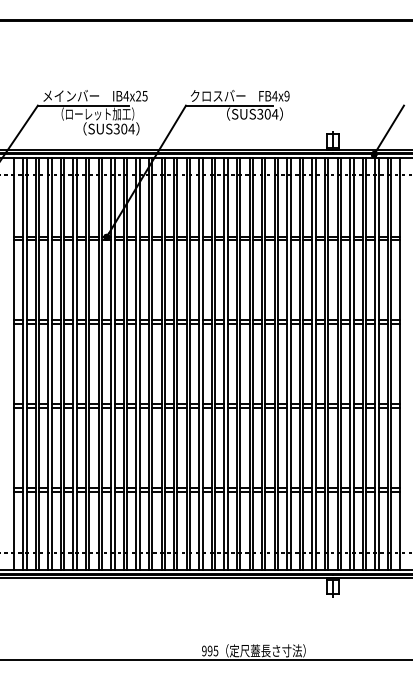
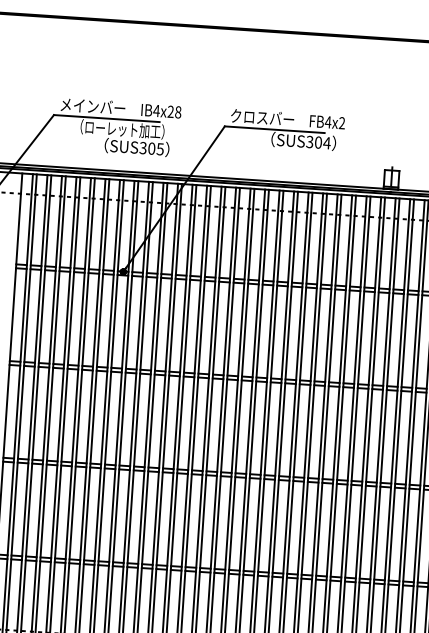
text: (144, 95) -> (177, 111), IB4x25 -> IB4x28
text: (286, 96) -> (341, 123), FB4x9 -> FB4x2
text: (131, 128) -> (160, 148), SUS304 -> SUS305

